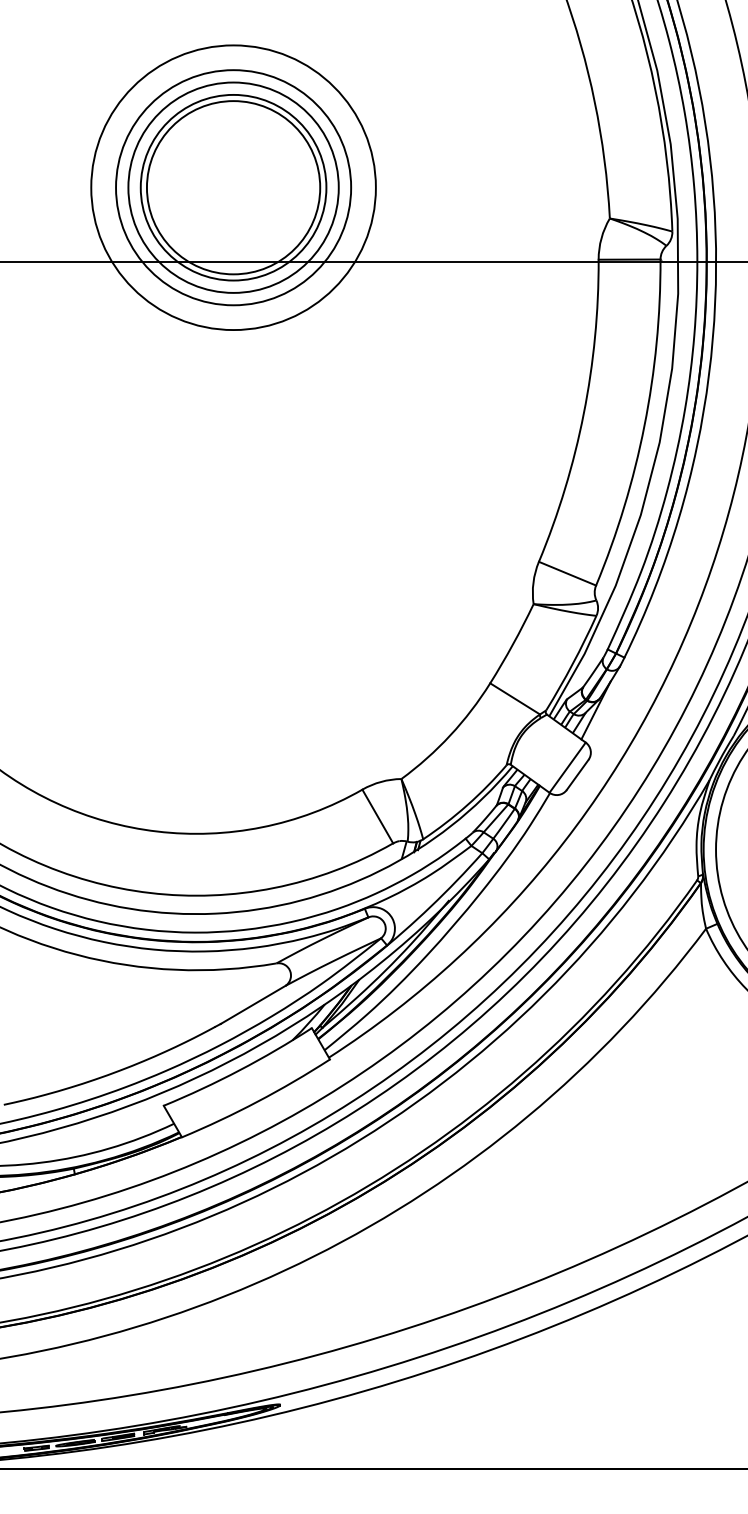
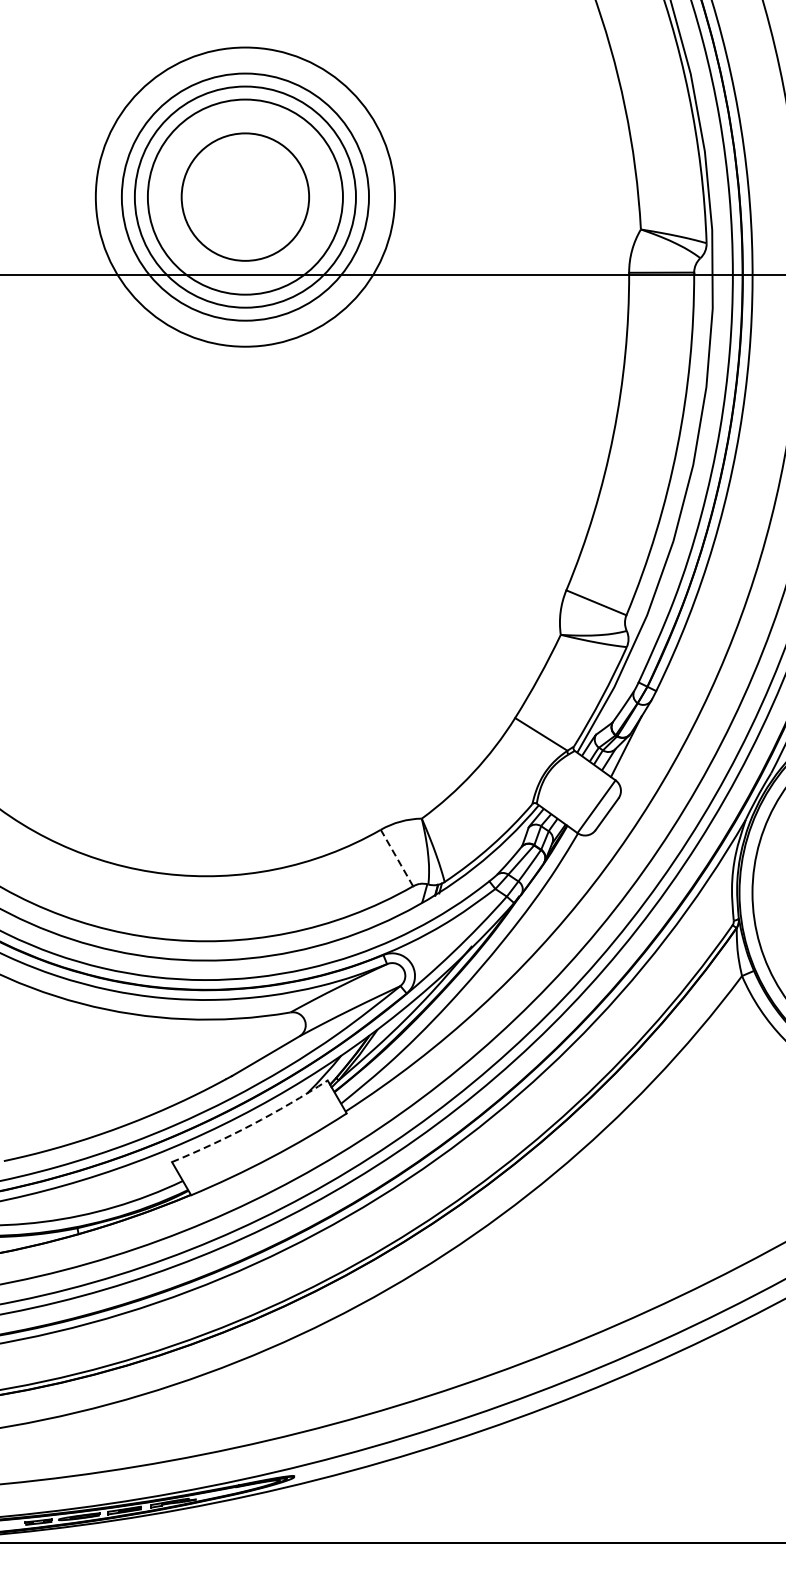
circle: (233, 187) -> (245, 196), size x0.7
line: (377, 816) -> (396, 858), solid -> dashed
arc: (239, 1070) -> (251, 1125), solid -> dashed

